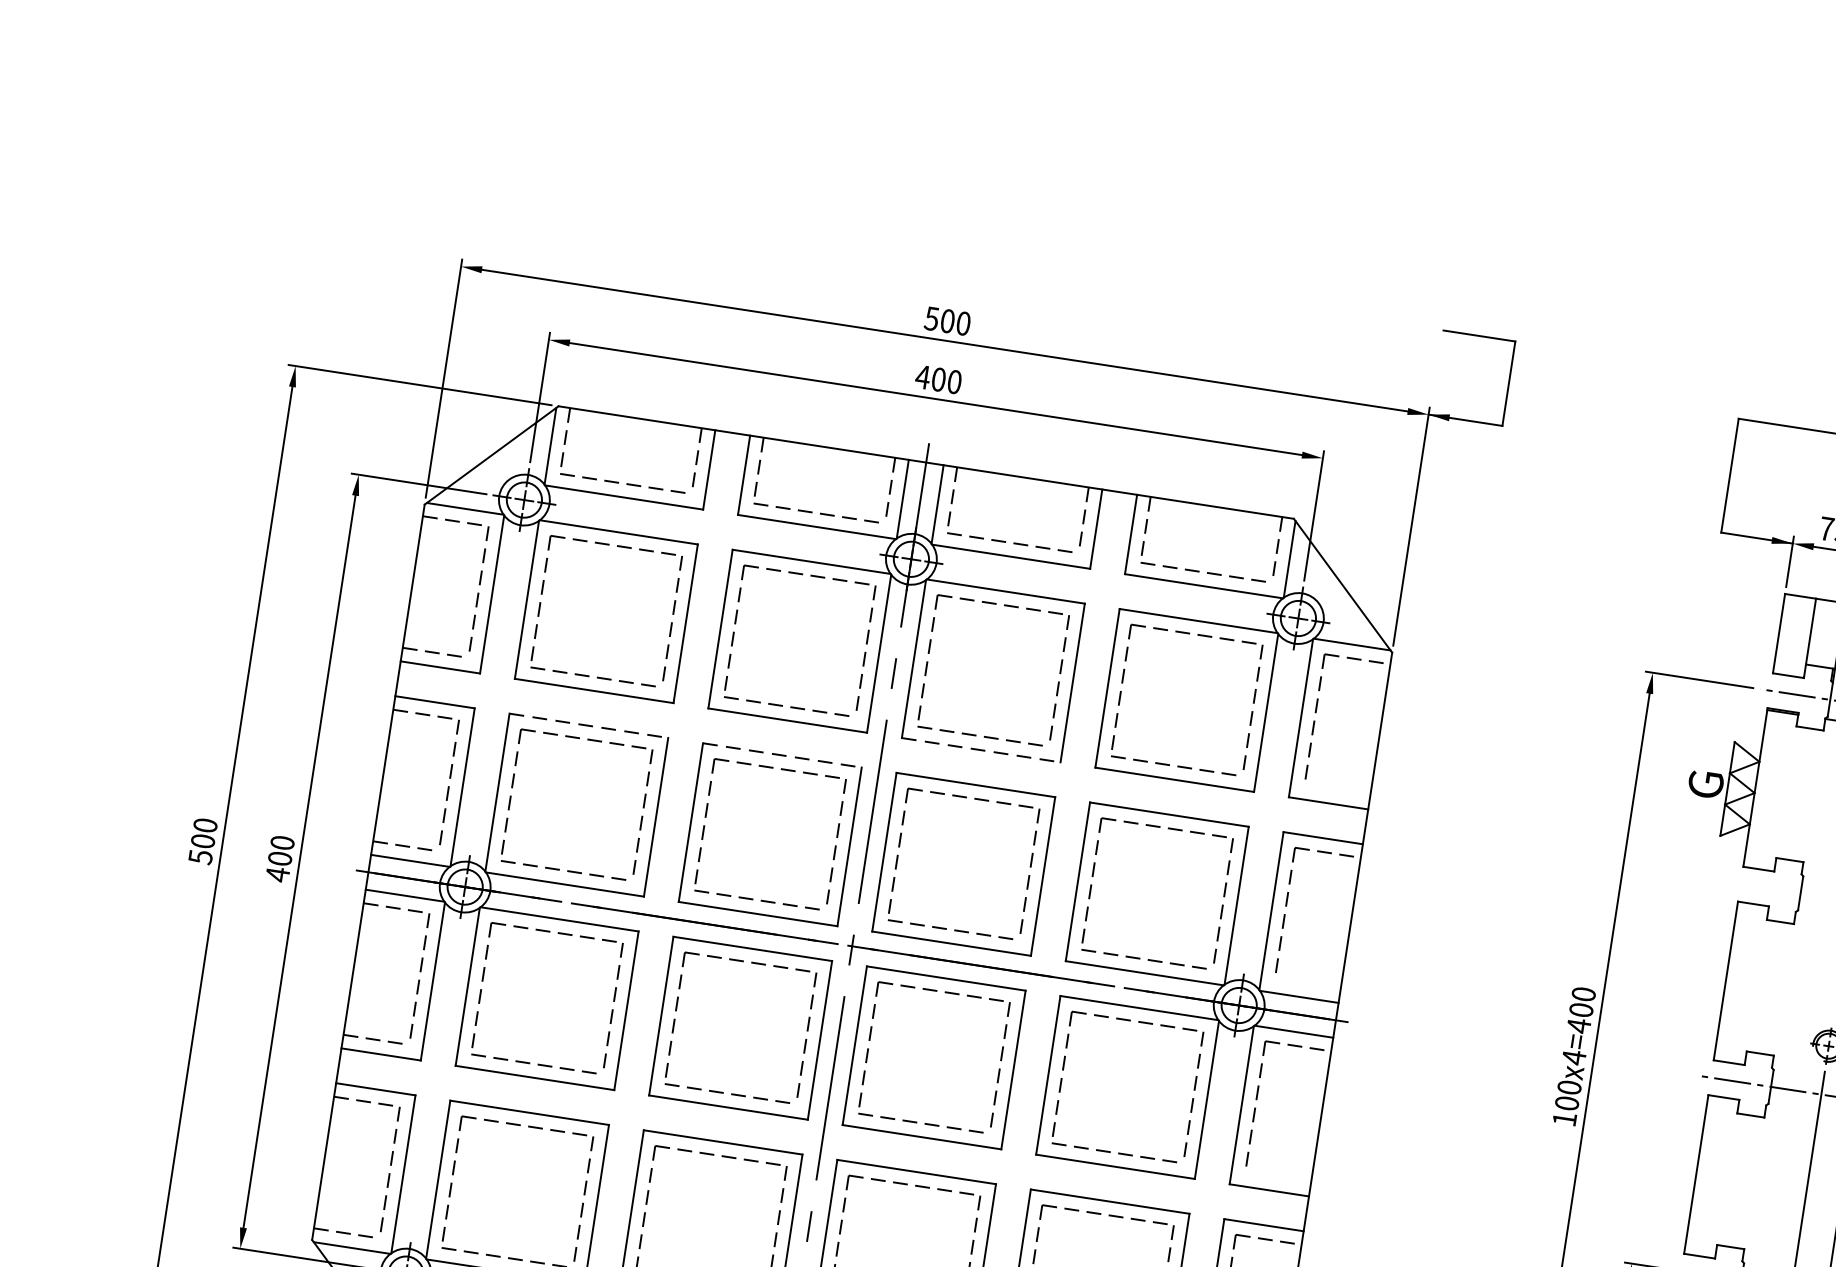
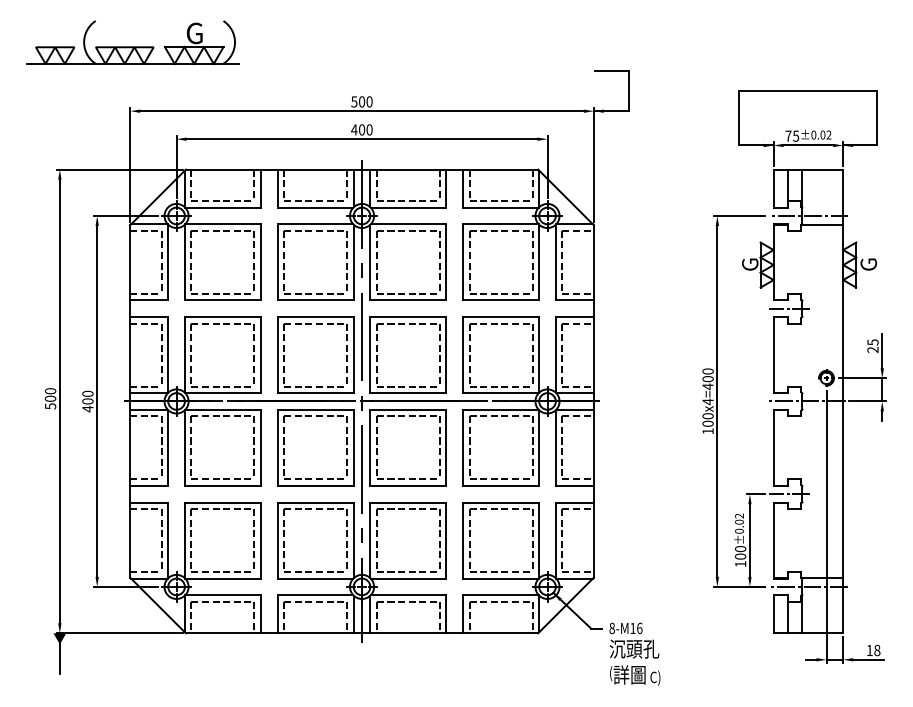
part: (487, 123) -> (132, 42), added
line: (589, 726) -> (223, 317), dashed -> solid
line: (981, 750) -> (408, 300), dashed -> solid
line: (783, 756) -> (316, 317), dashed -> solid
line: (1336, 789) -> (577, 293), added
line: (1773, 888) -> (789, 308), added
line: (1306, 983) -> (577, 386), added
line: (1276, 1177) -> (577, 479), added

